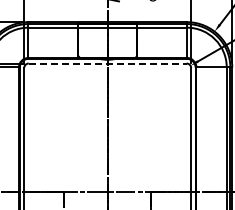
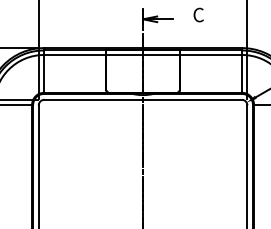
line: (107, 63) -> (142, 99), dashed -> solid

